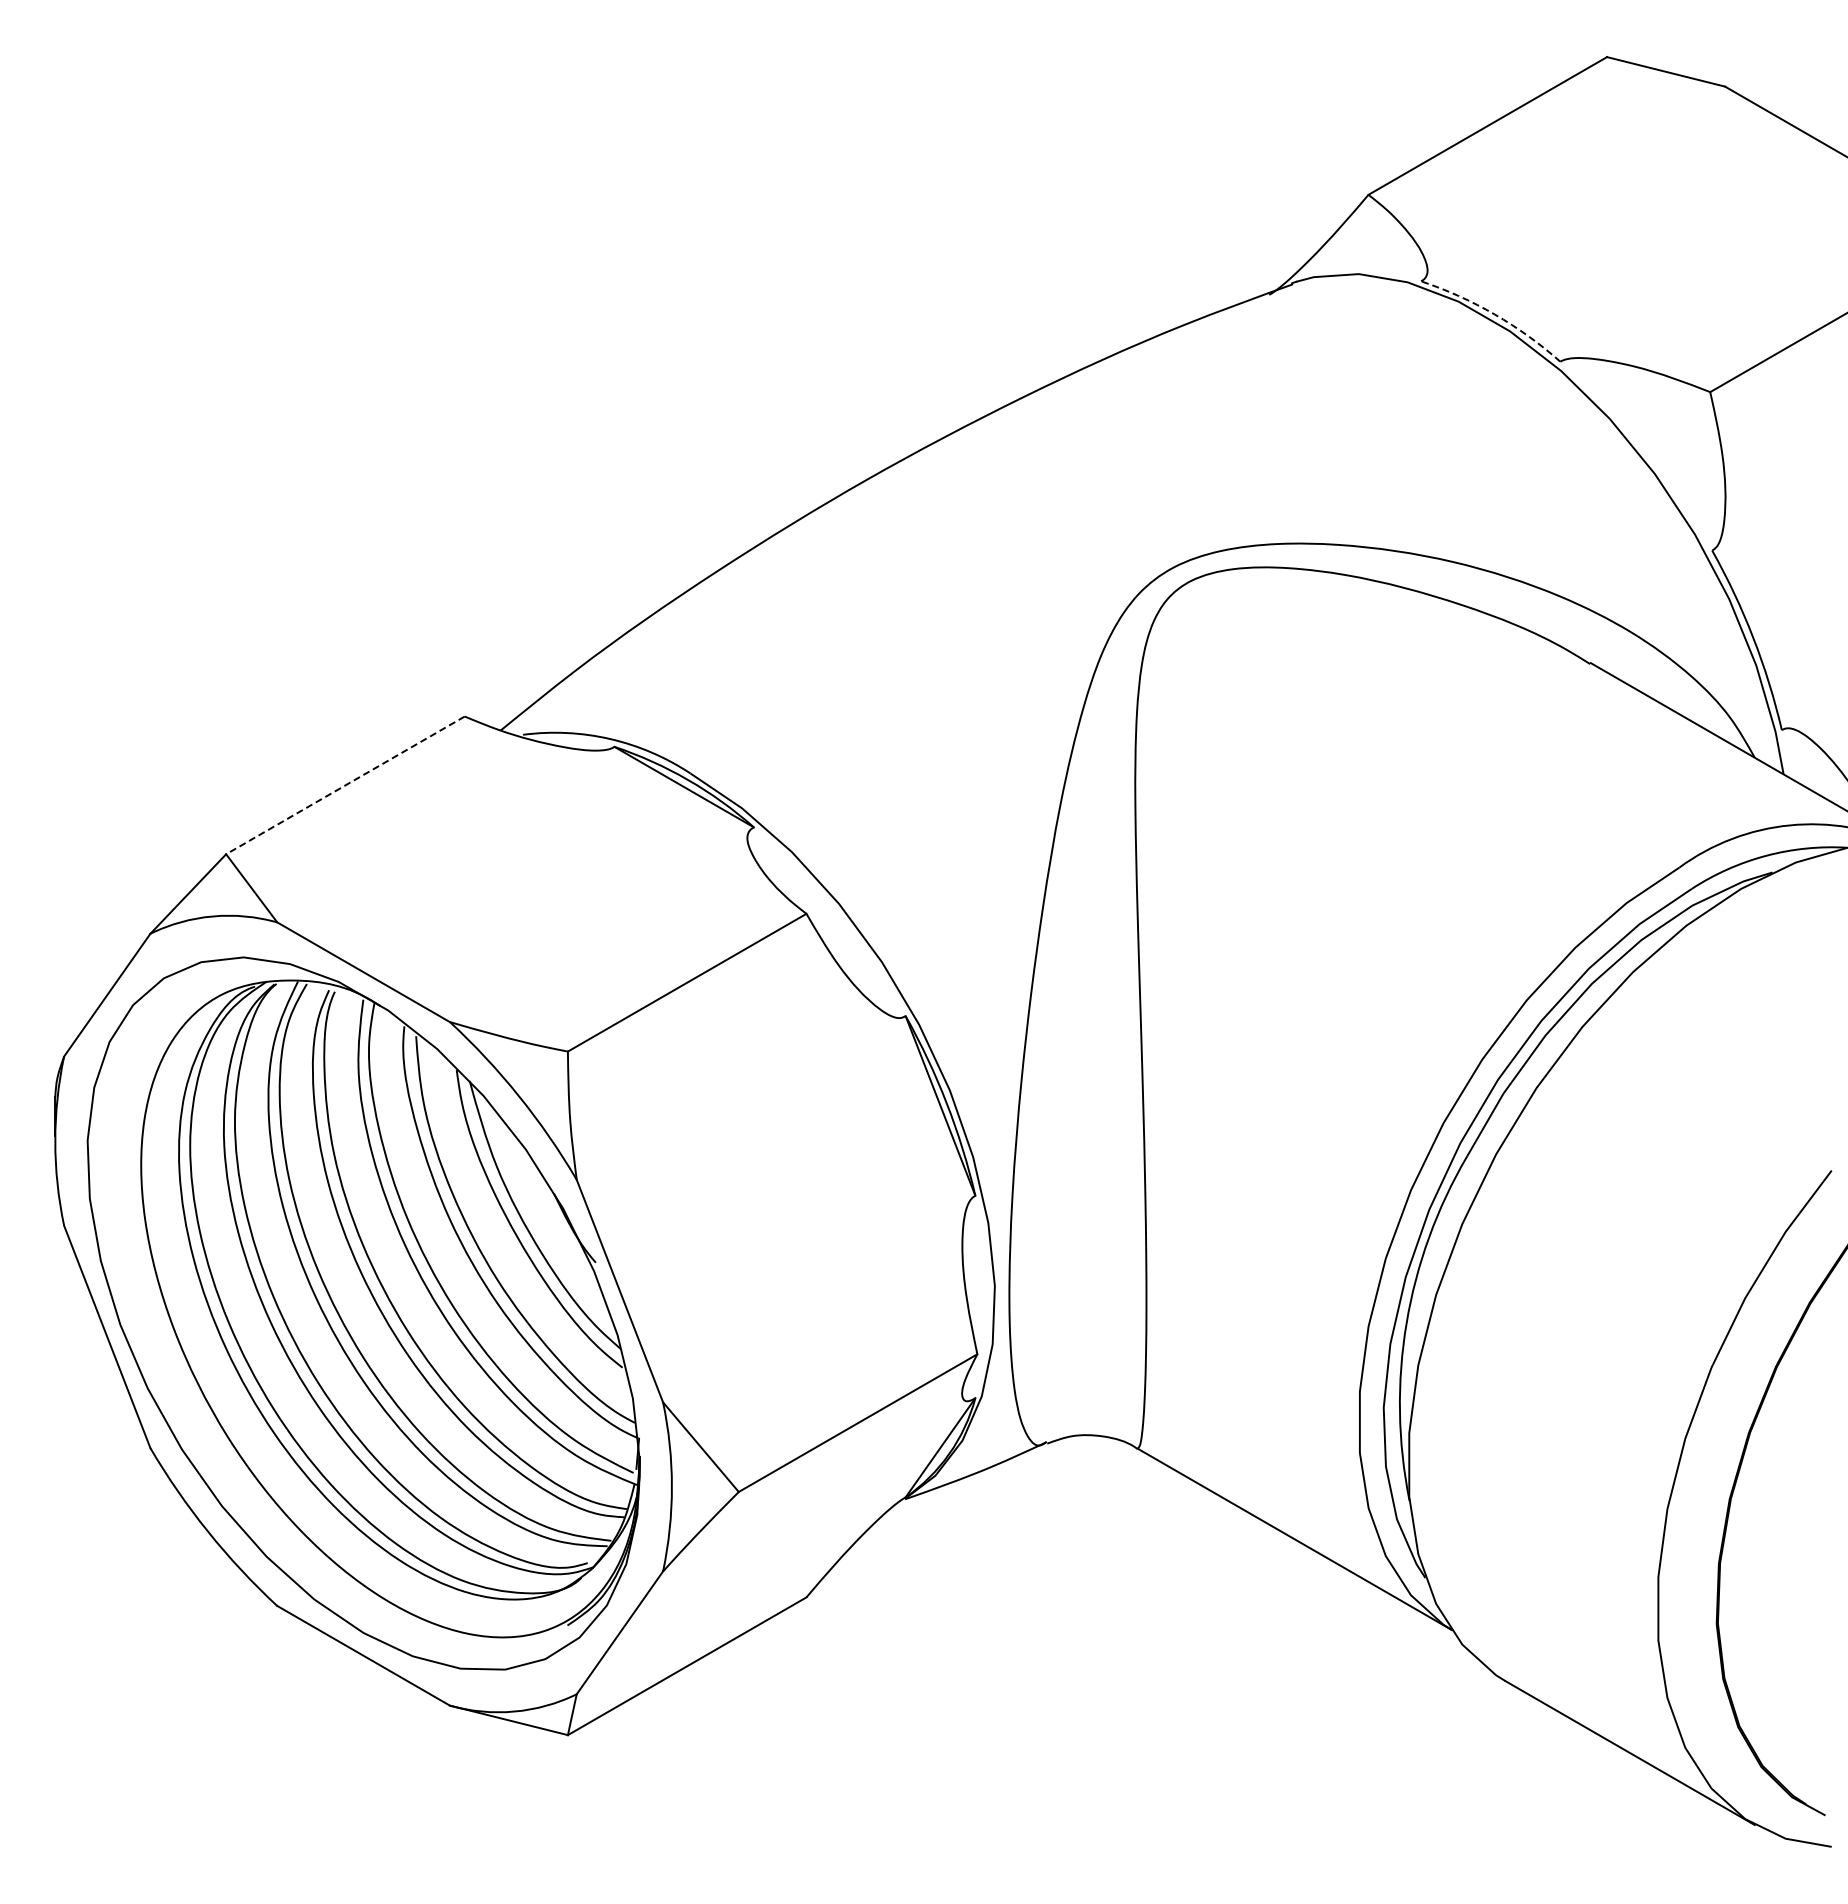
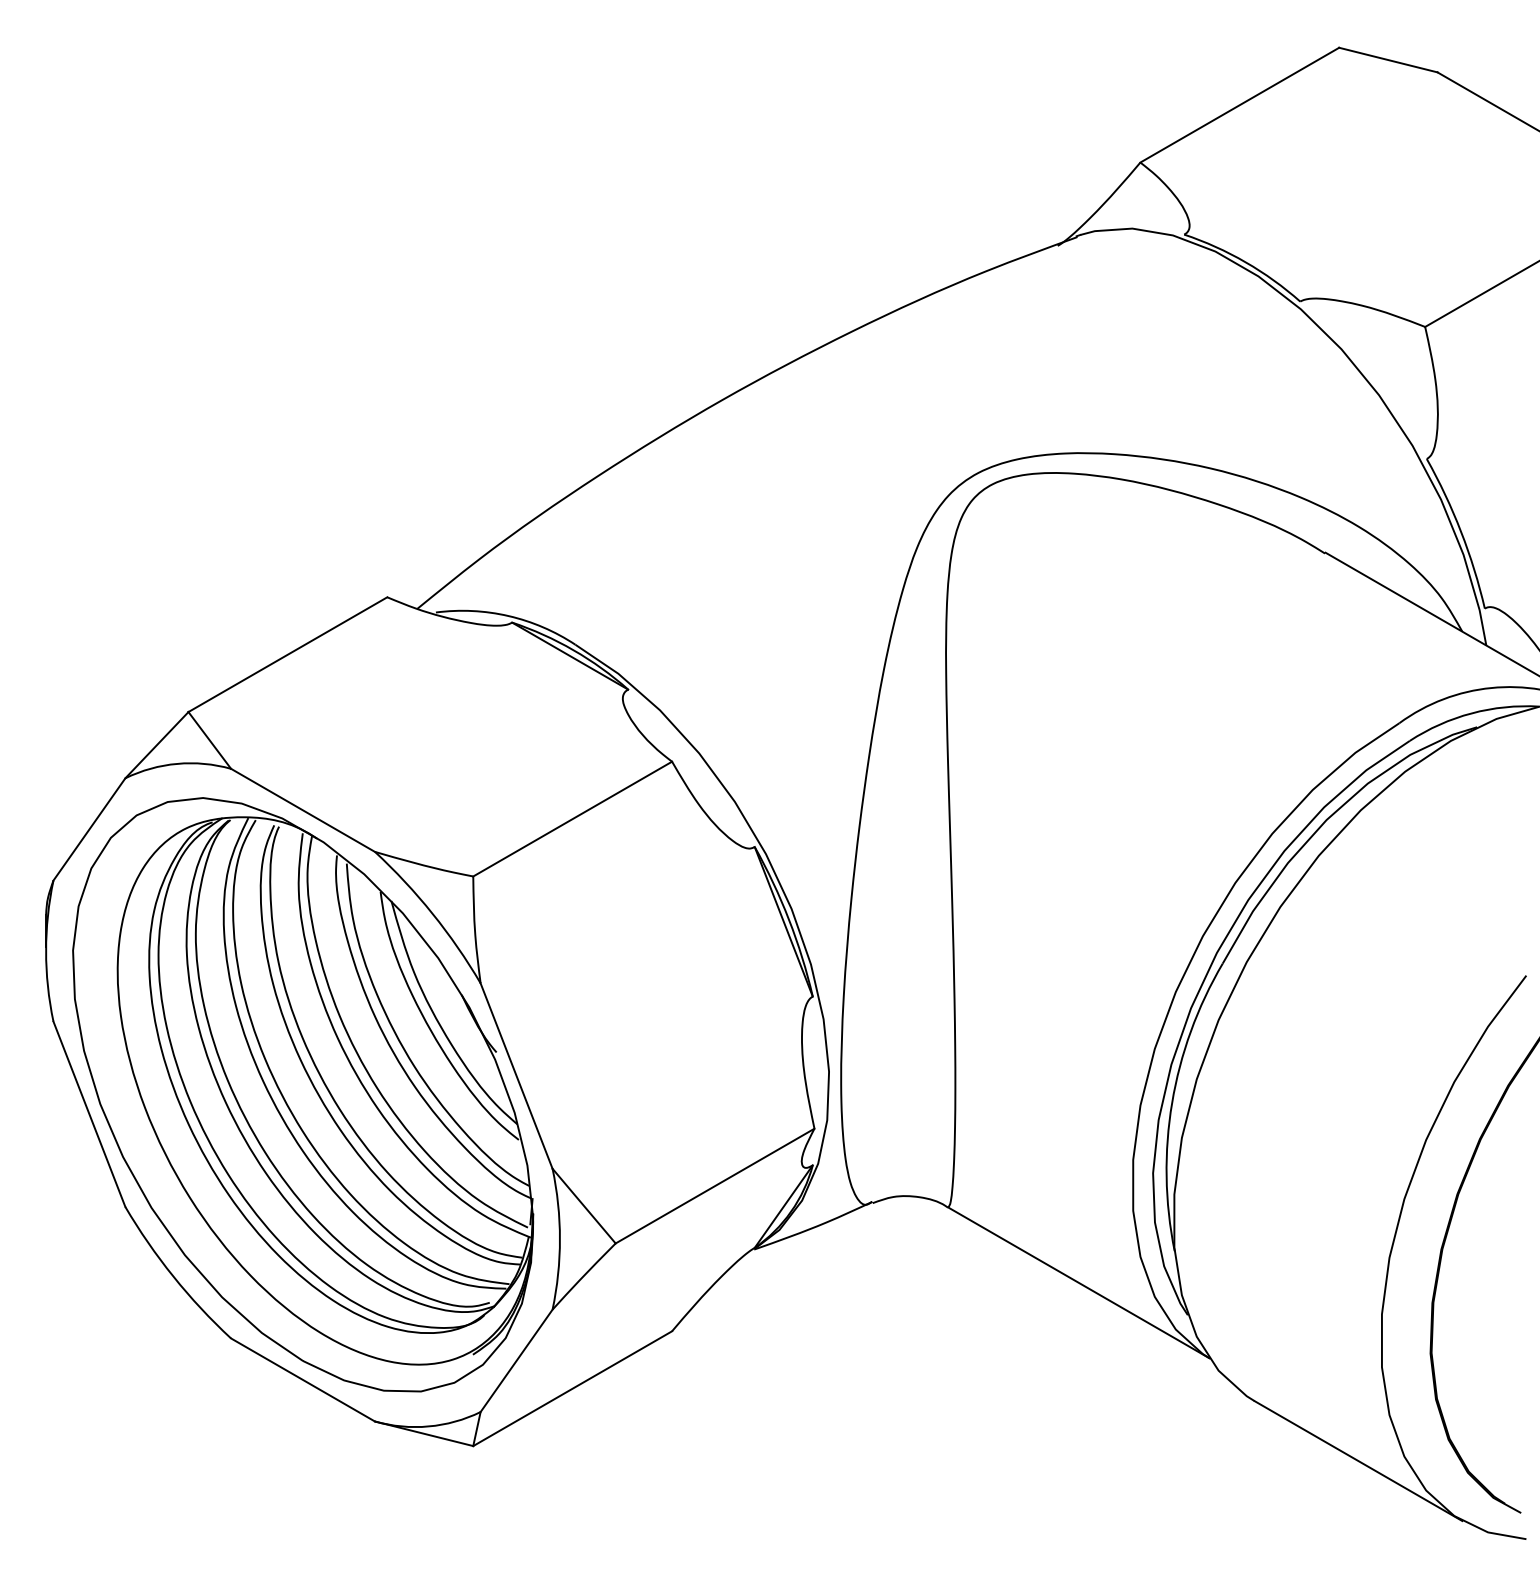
arc: (1494, 314) -> (1245, 262), dashed -> solid
line: (345, 785) -> (287, 654), dashed -> solid

